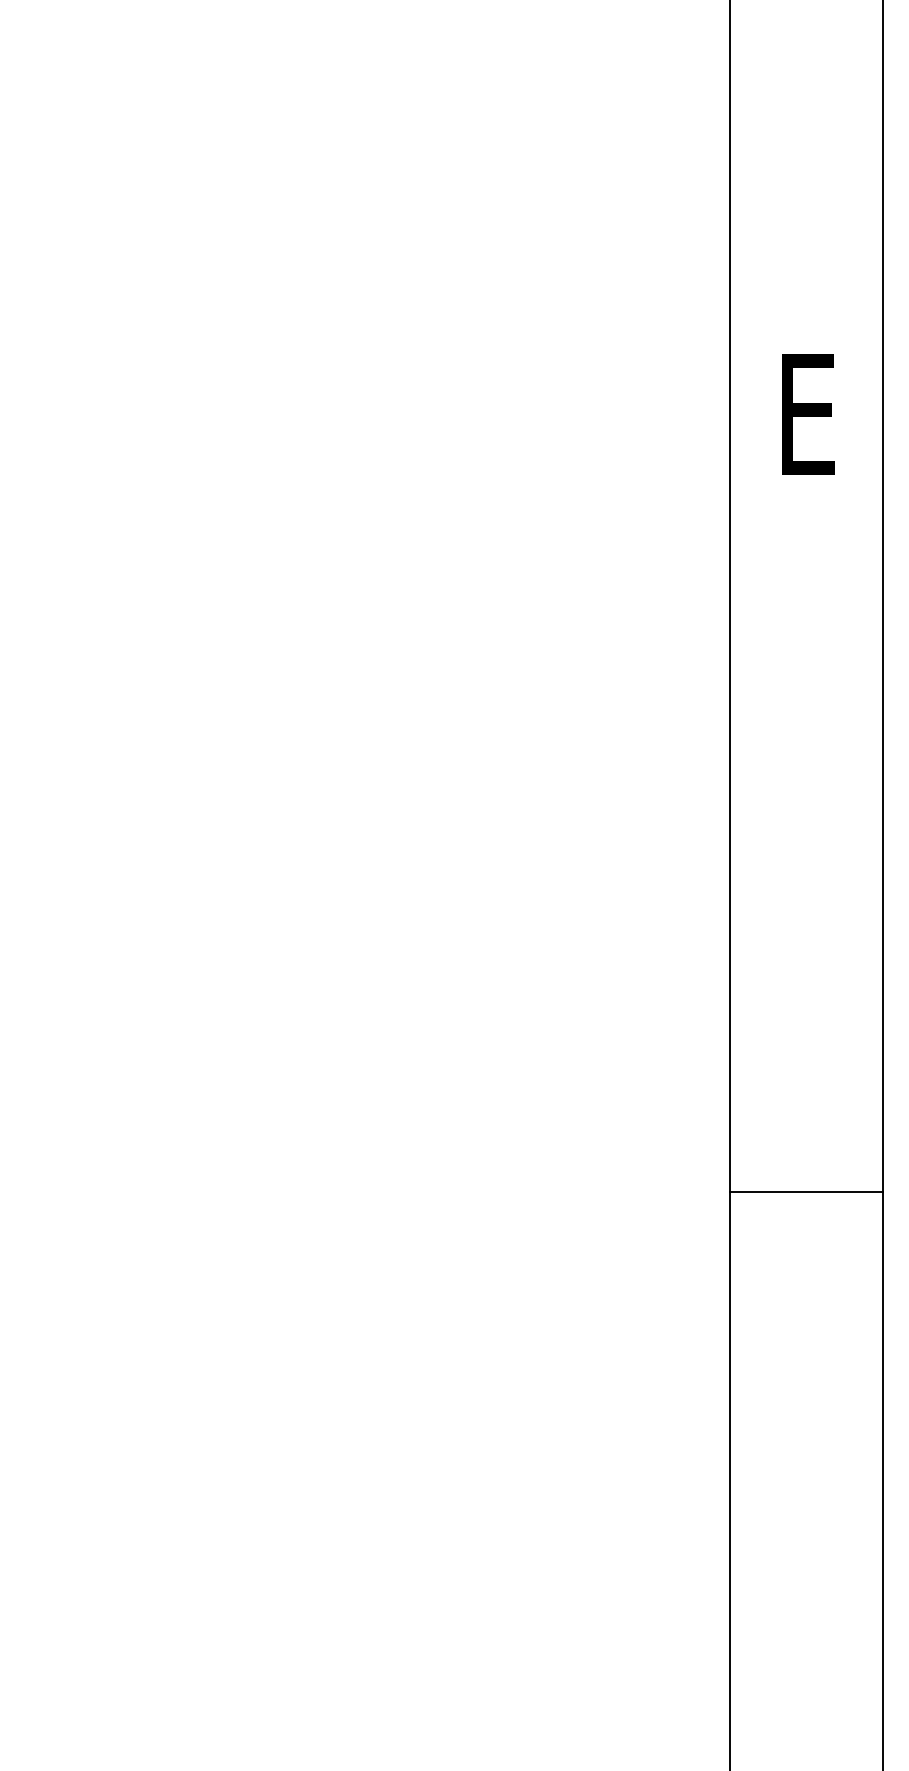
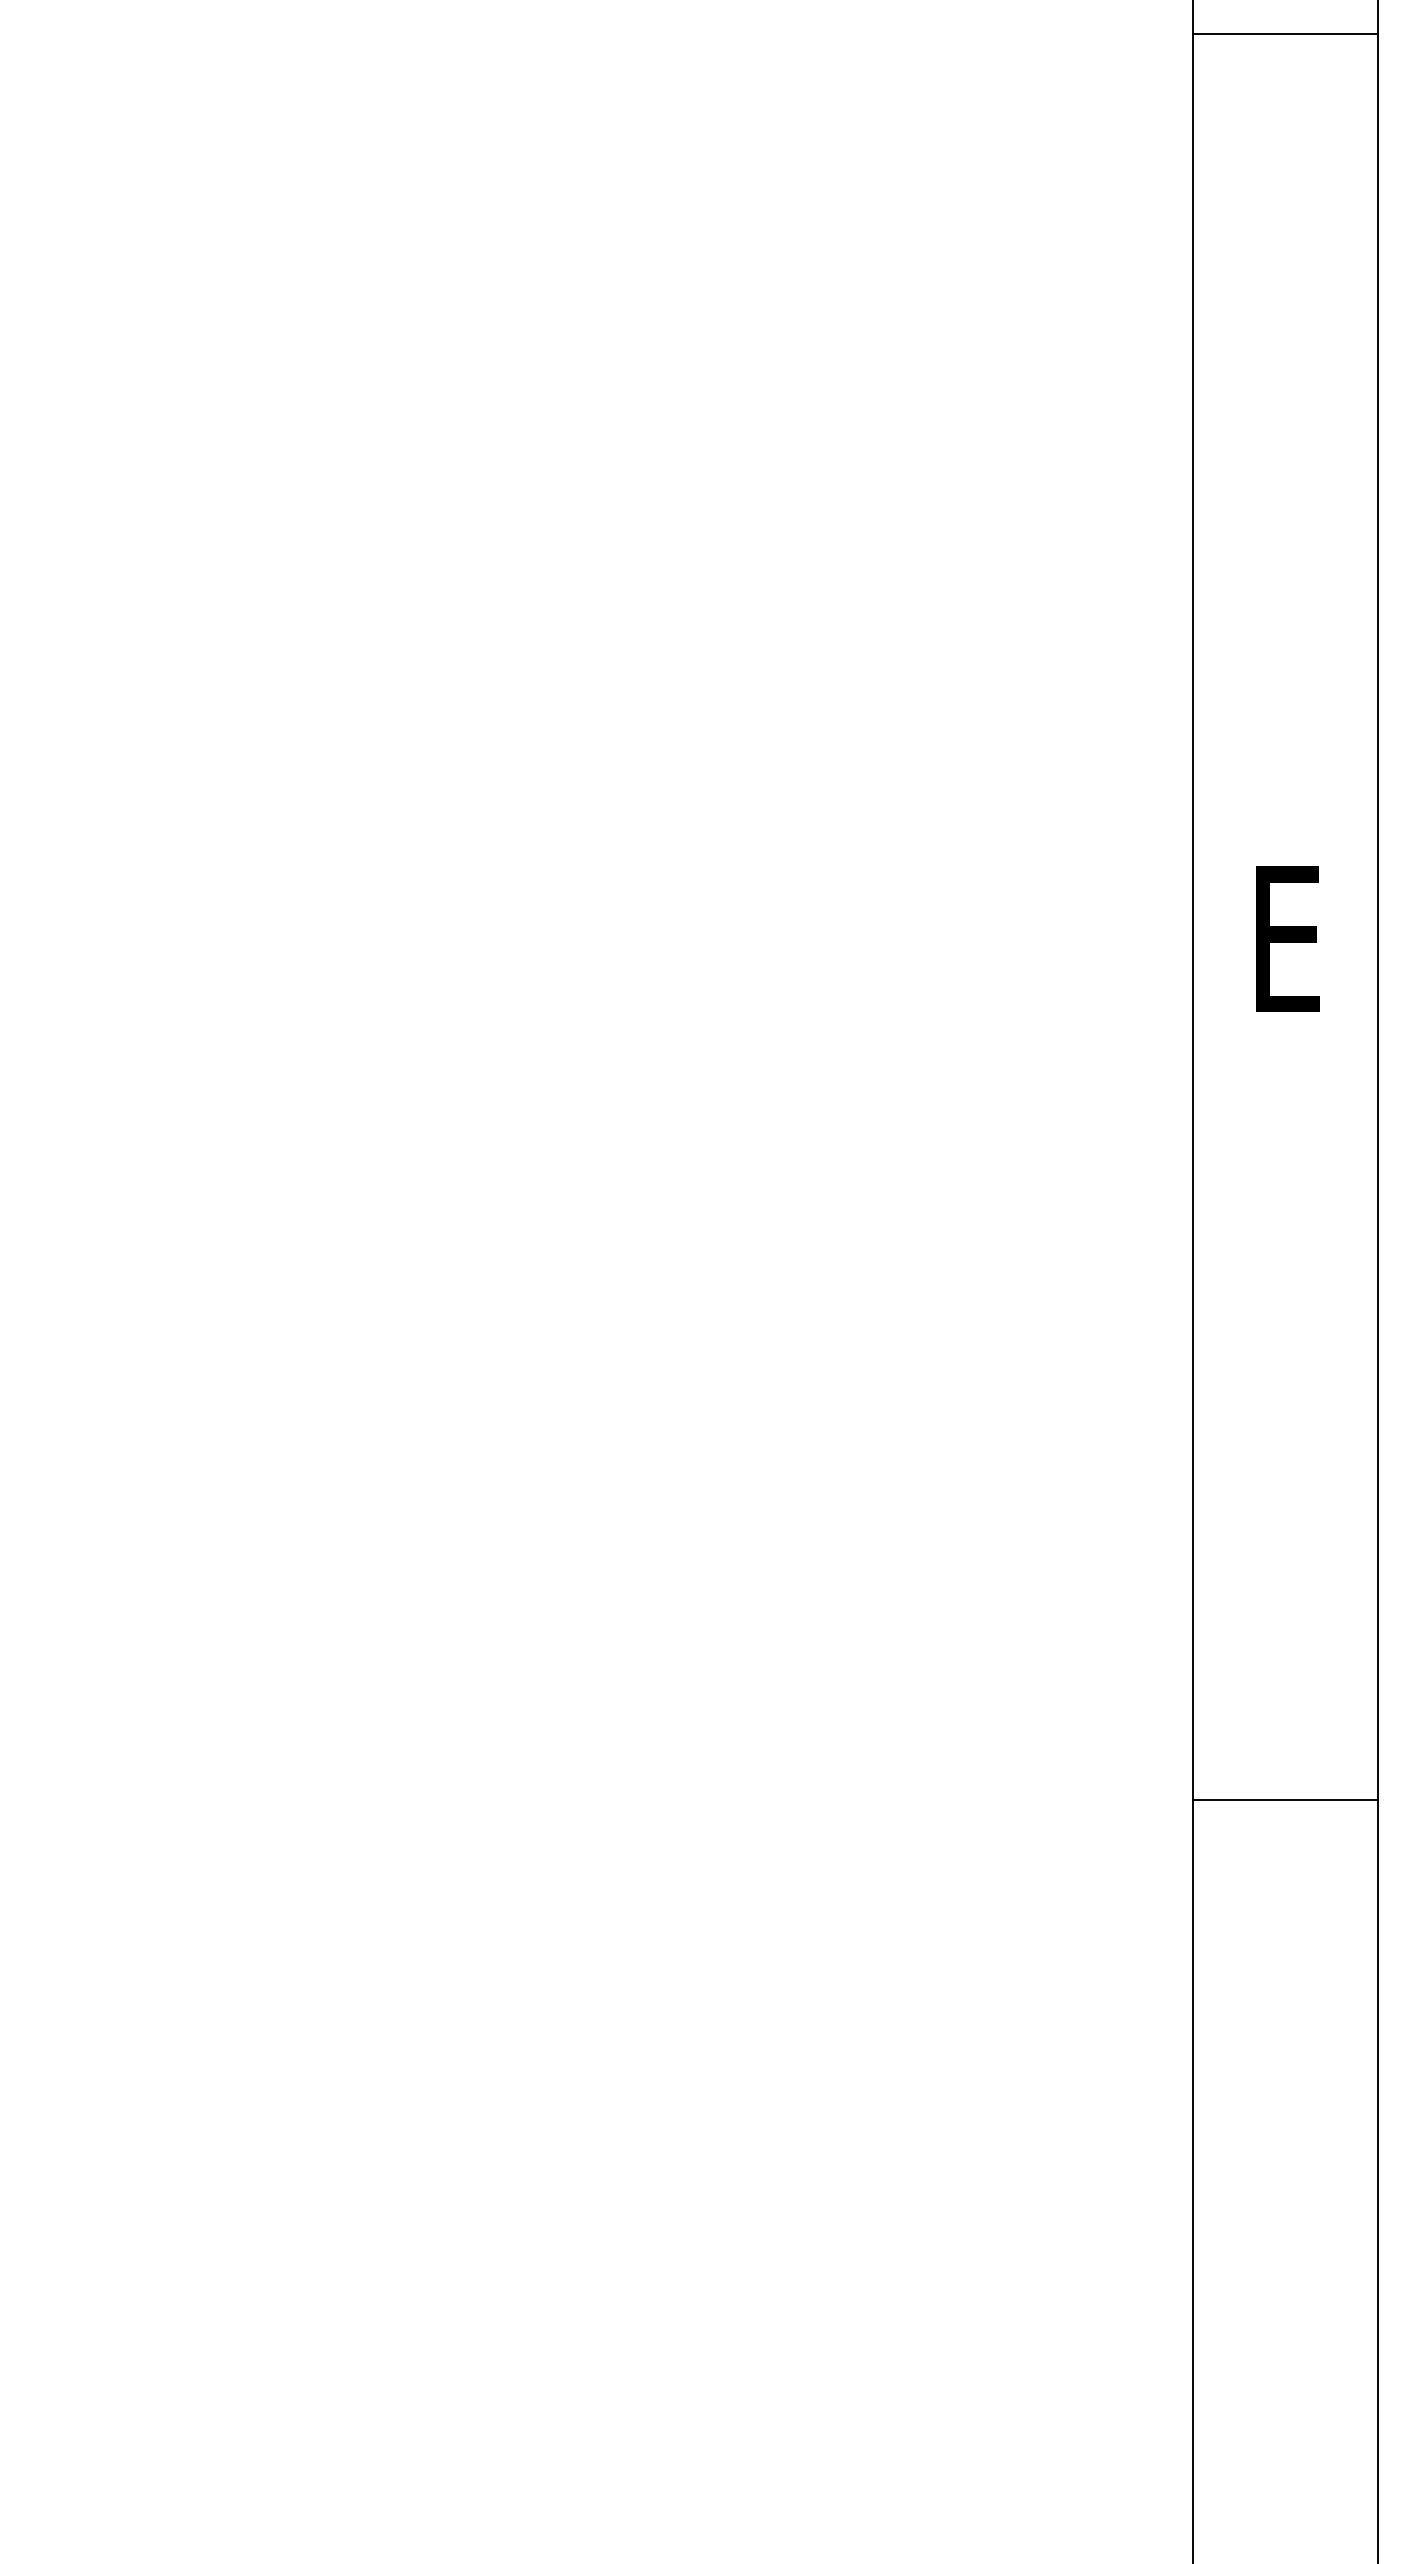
line: (806, 1191) -> (1285, 1799), moved

